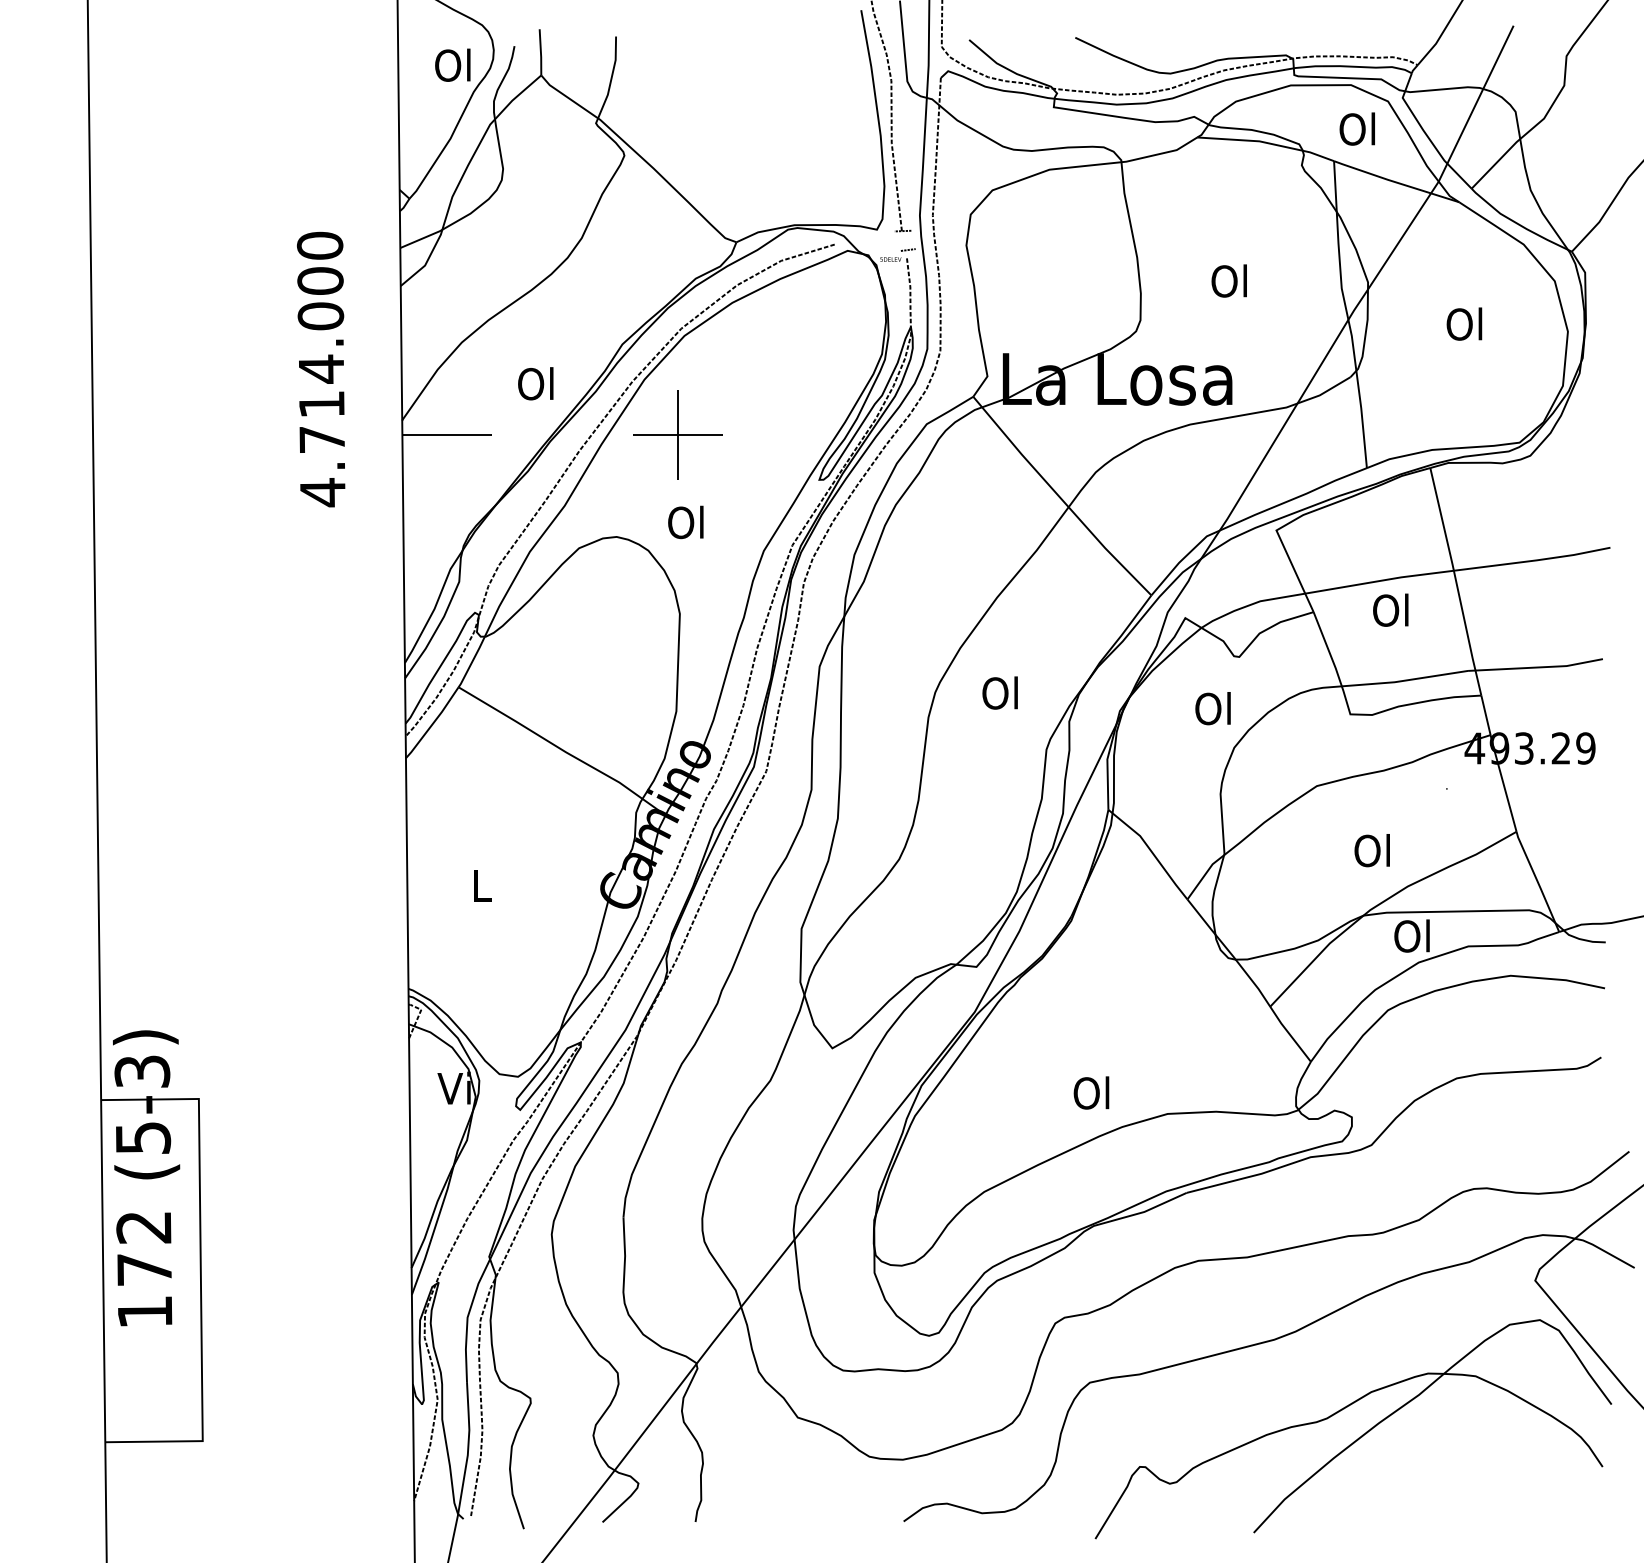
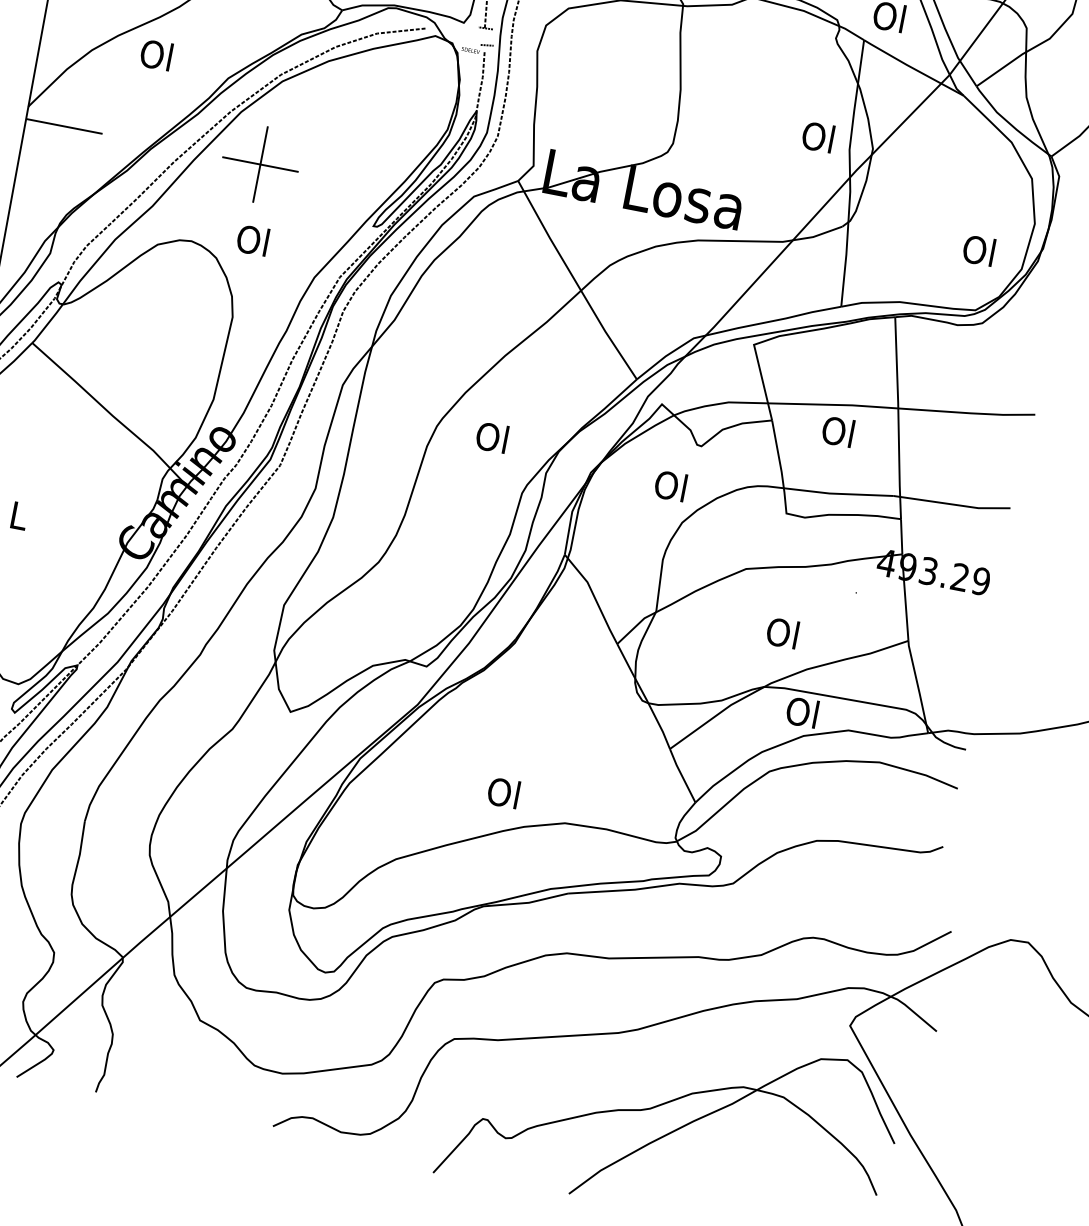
text: (1228, 280) -> (817, 136), moved
text: (1464, 323) -> (979, 249), moved
text: (535, 383) -> (156, 54), moved

